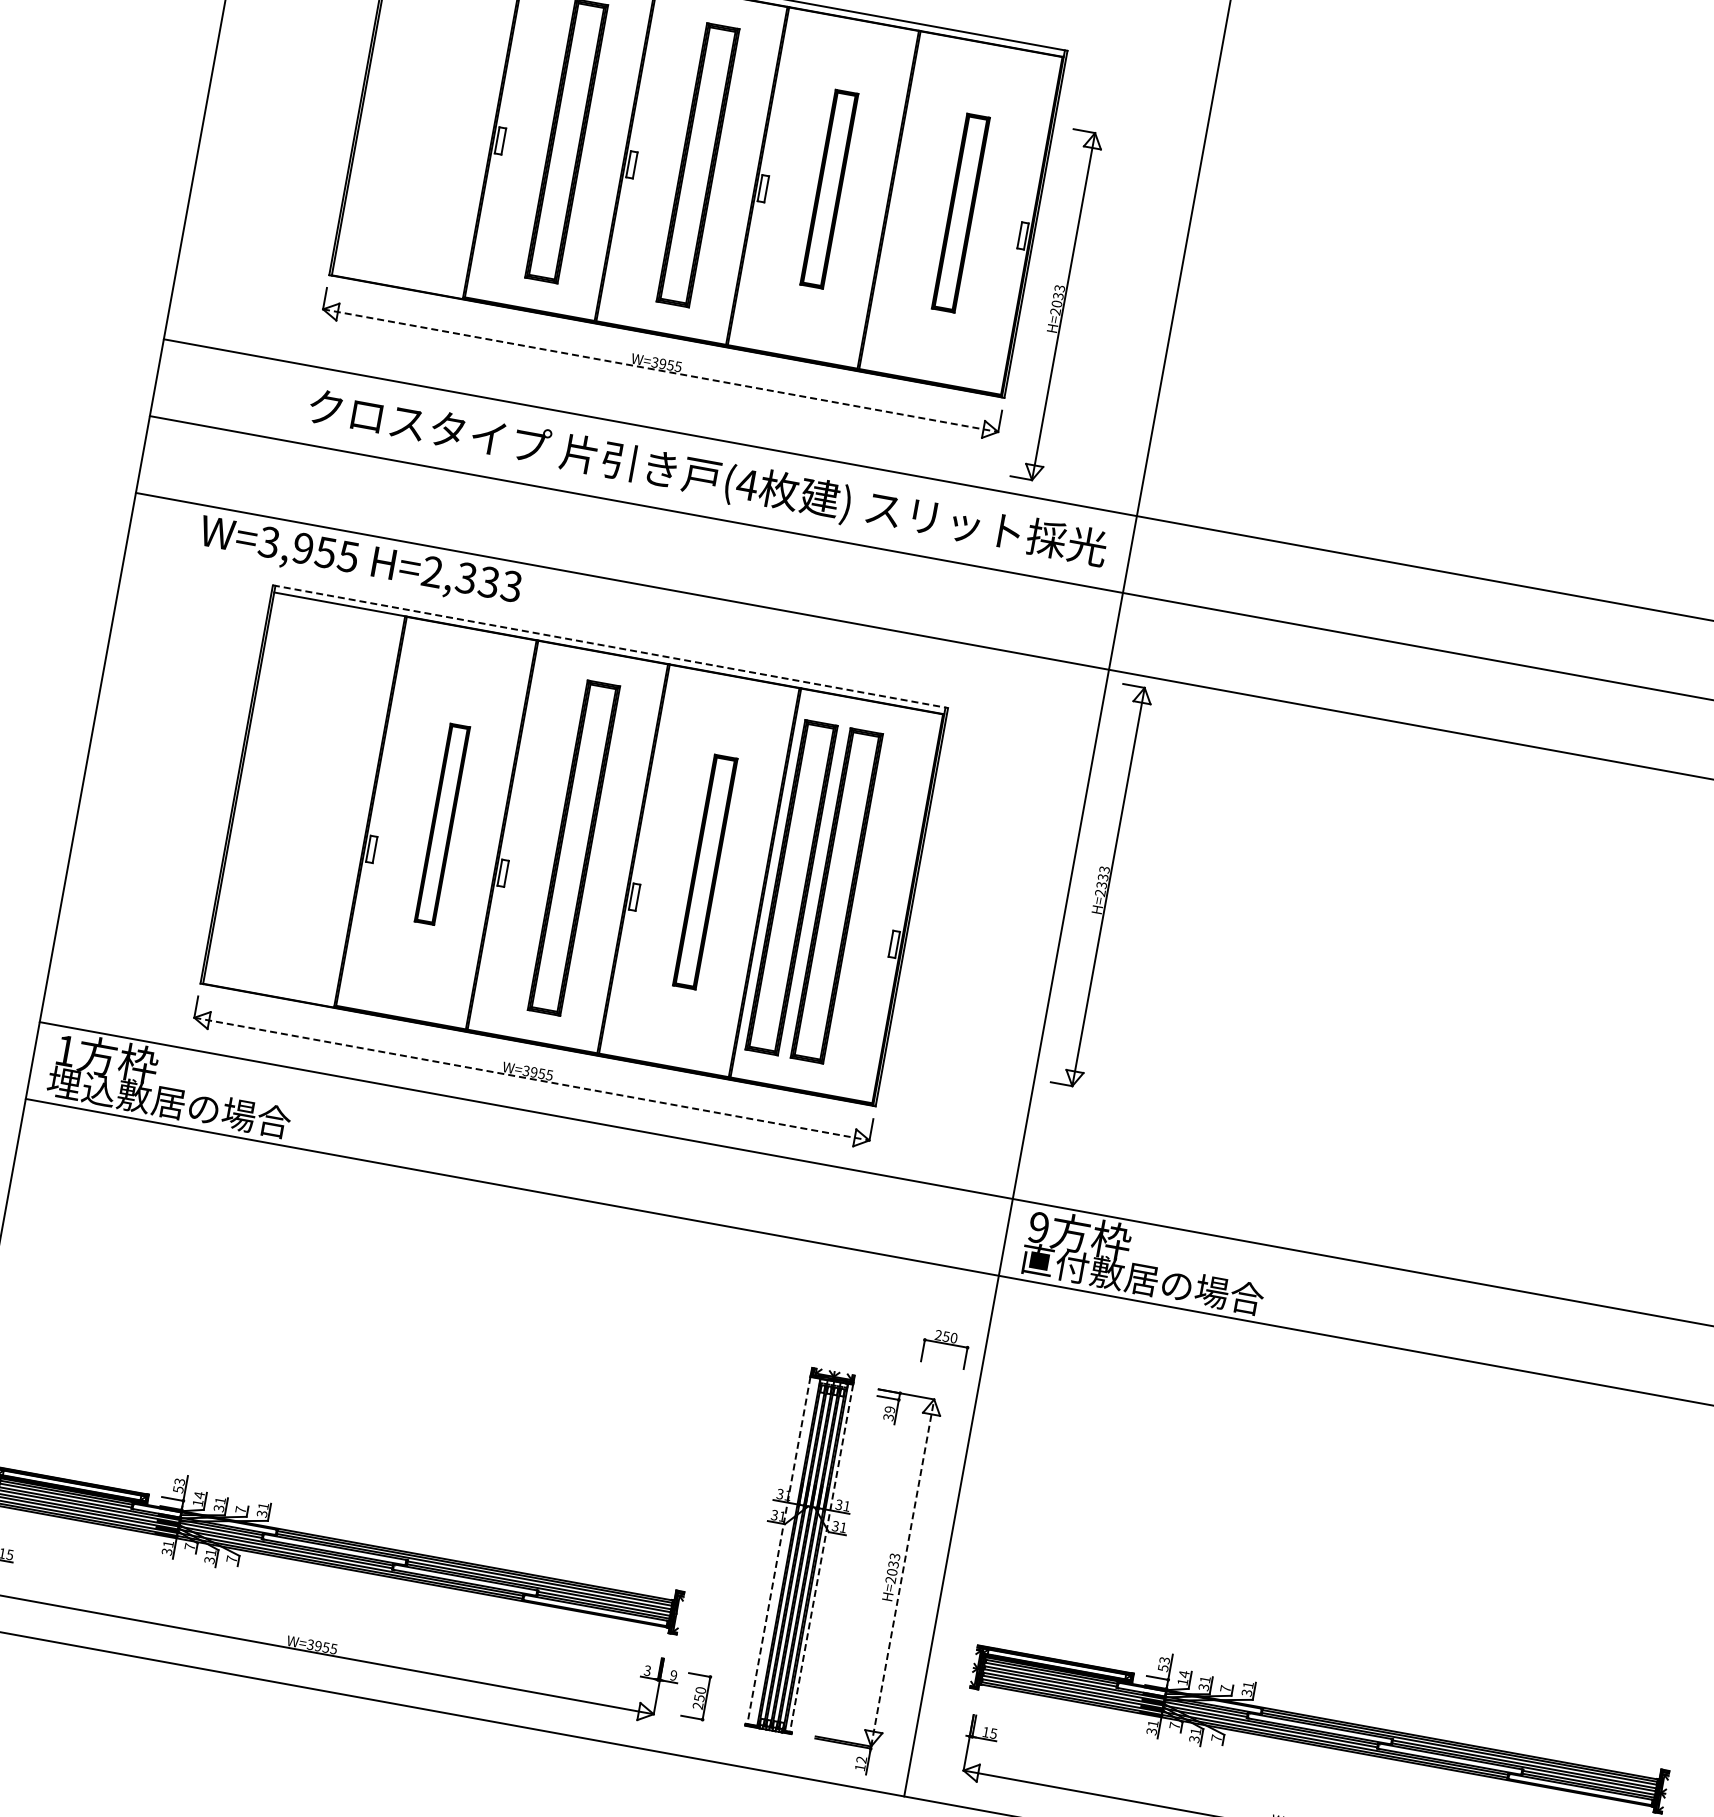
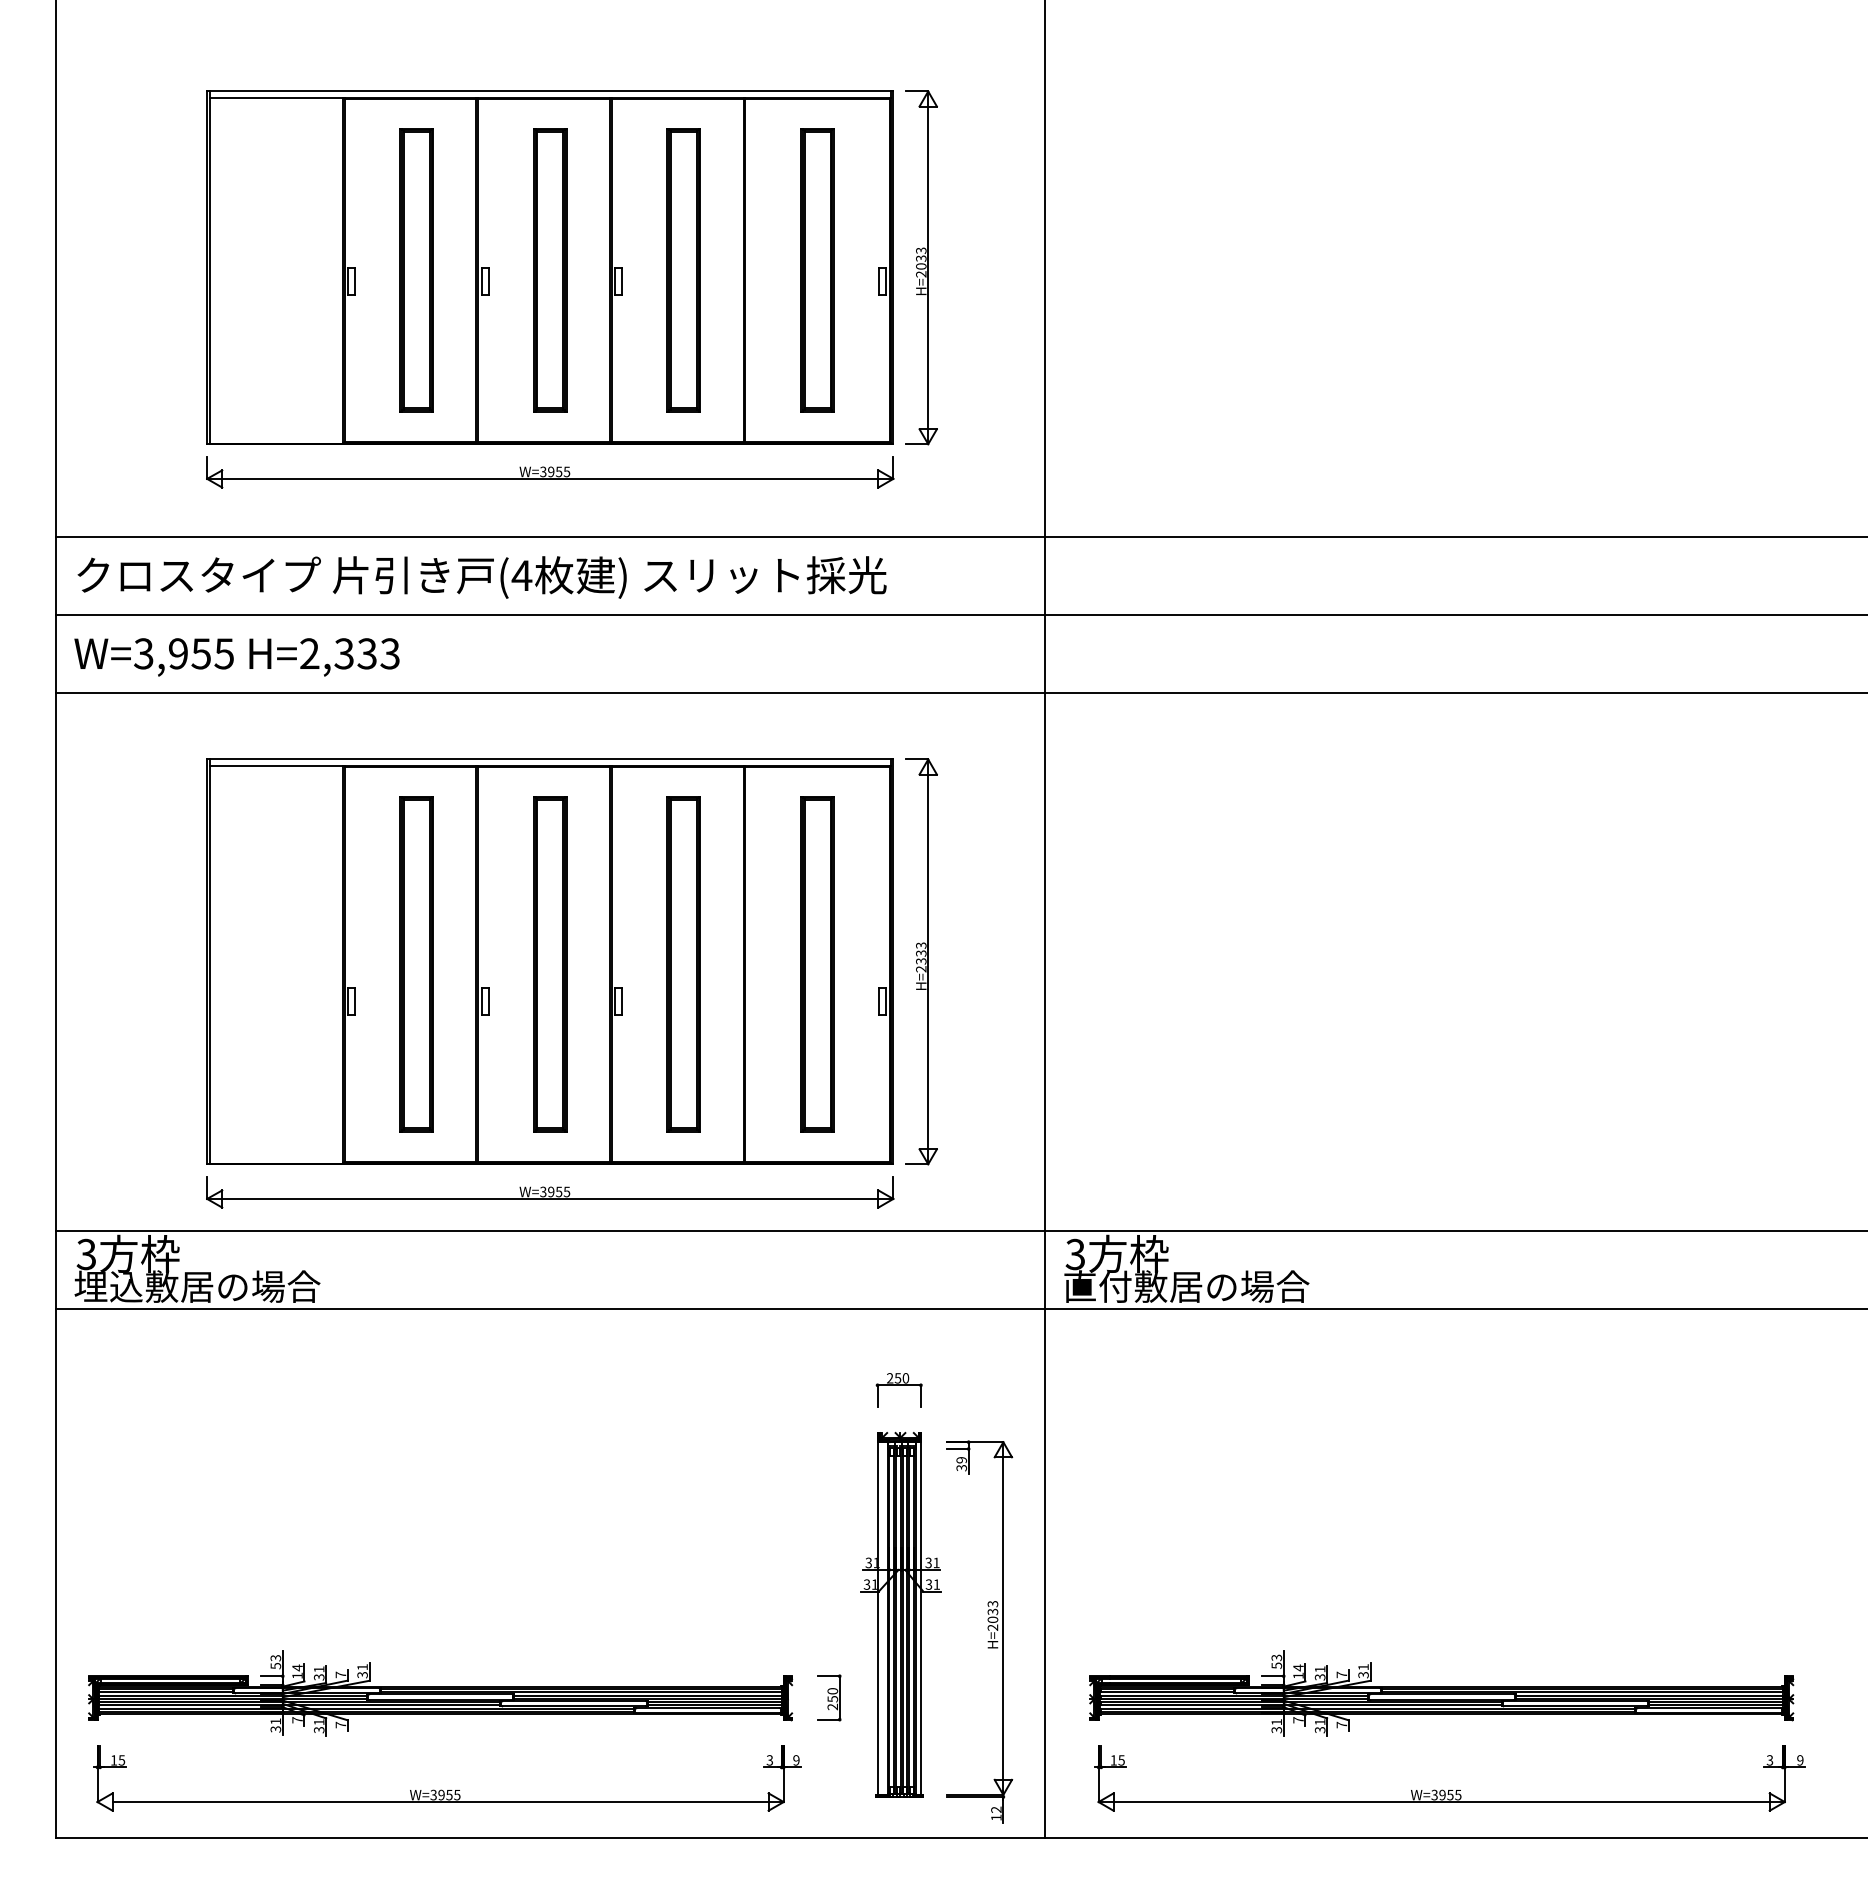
part: (829, 189) -> (683, 270), size x1.43
part: (960, 213) -> (817, 270), size x1.43
part: (1057, 305) -> (921, 267), moved
line: (660, 370) -> (550, 478), dashed -> solid
text: (707, 479) -> (481, 577), moved
text: (359, 562) -> (236, 657), moved
line: (610, 646) -> (550, 759), dashed -> solid
part: (442, 824) -> (416, 964), size x1.67
part: (704, 872) -> (683, 964), size x1.43
part: (1101, 885) -> (921, 961), moved
part: (791, 888) -> (771, 964), removed
text: (64, 1050) -> (85, 1254), 1 -> 3
line: (532, 1078) -> (550, 1198), dashed -> solid
text: (1037, 1227) -> (1074, 1254), 9 -> 3
part: (944, 1348) -> (898, 1390), moved
line: (778, 1551) -> (877, 1619), dashed -> solid
line: (821, 1558) -> (920, 1618), dashed -> solid
line: (902, 1572) -> (1003, 1618), dashed -> solid
part: (696, 1696) -> (829, 1697), moved

